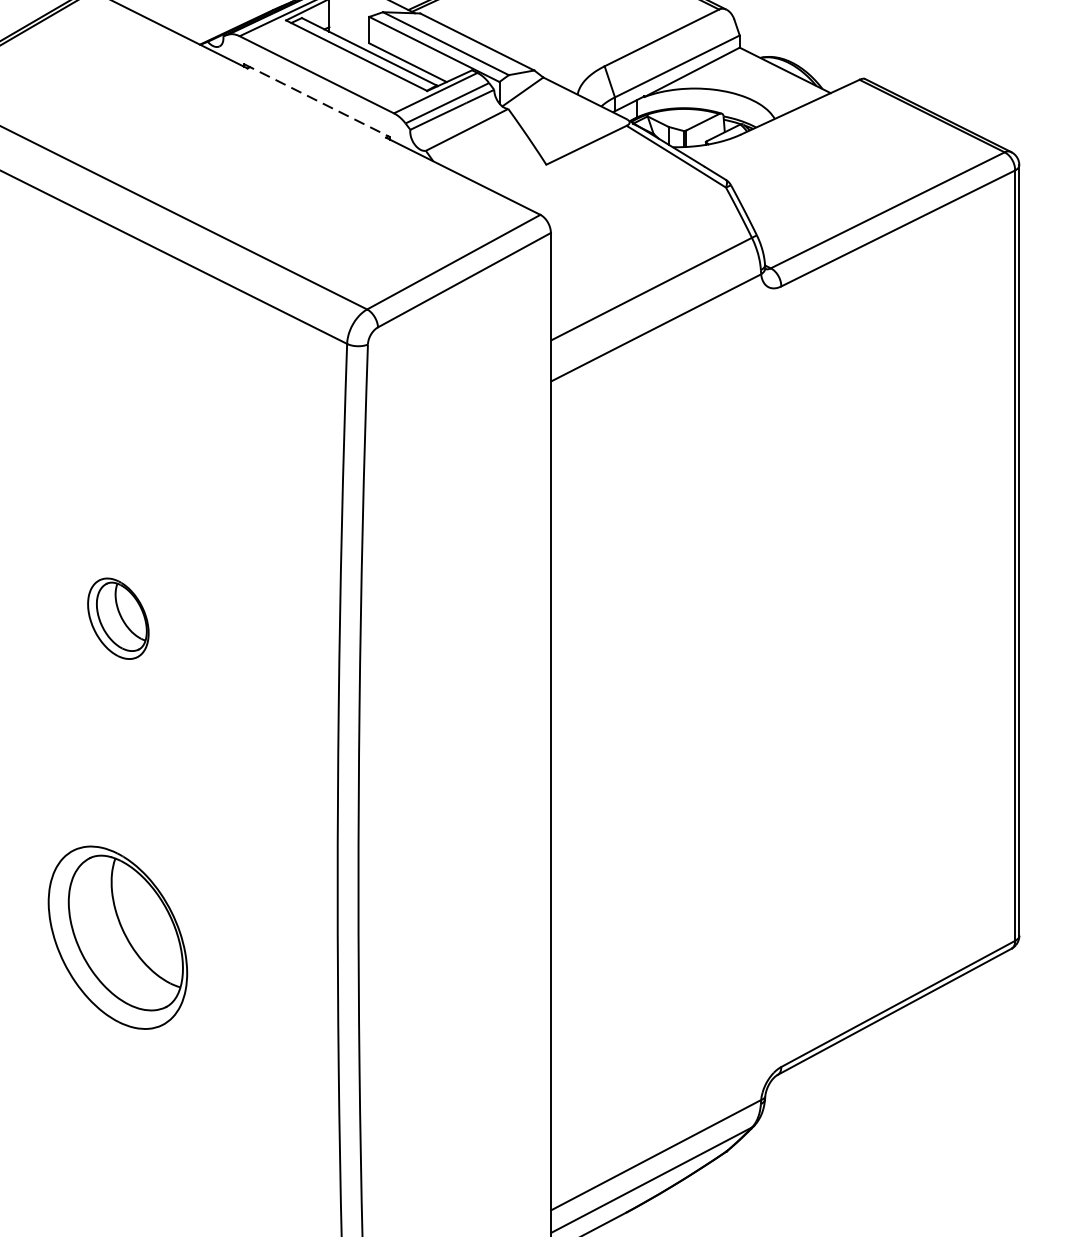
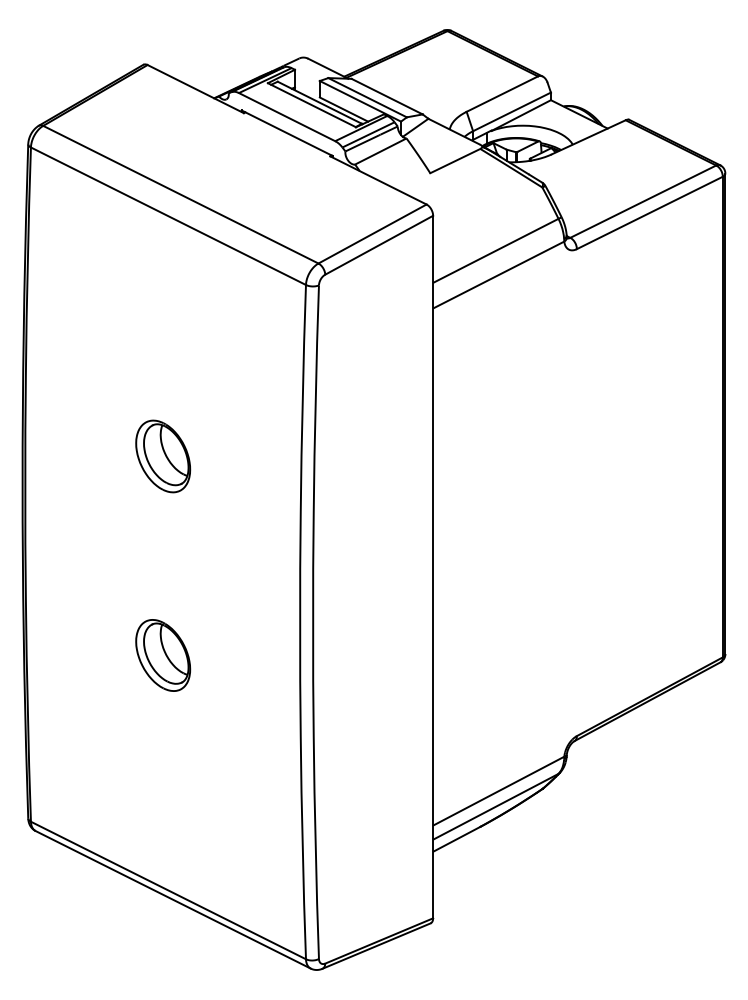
line: (317, 101) -> (287, 133), dashed -> solid
part: (118, 618) -> (163, 456), size x1.43
part: (118, 937) -> (163, 655), size x0.62

